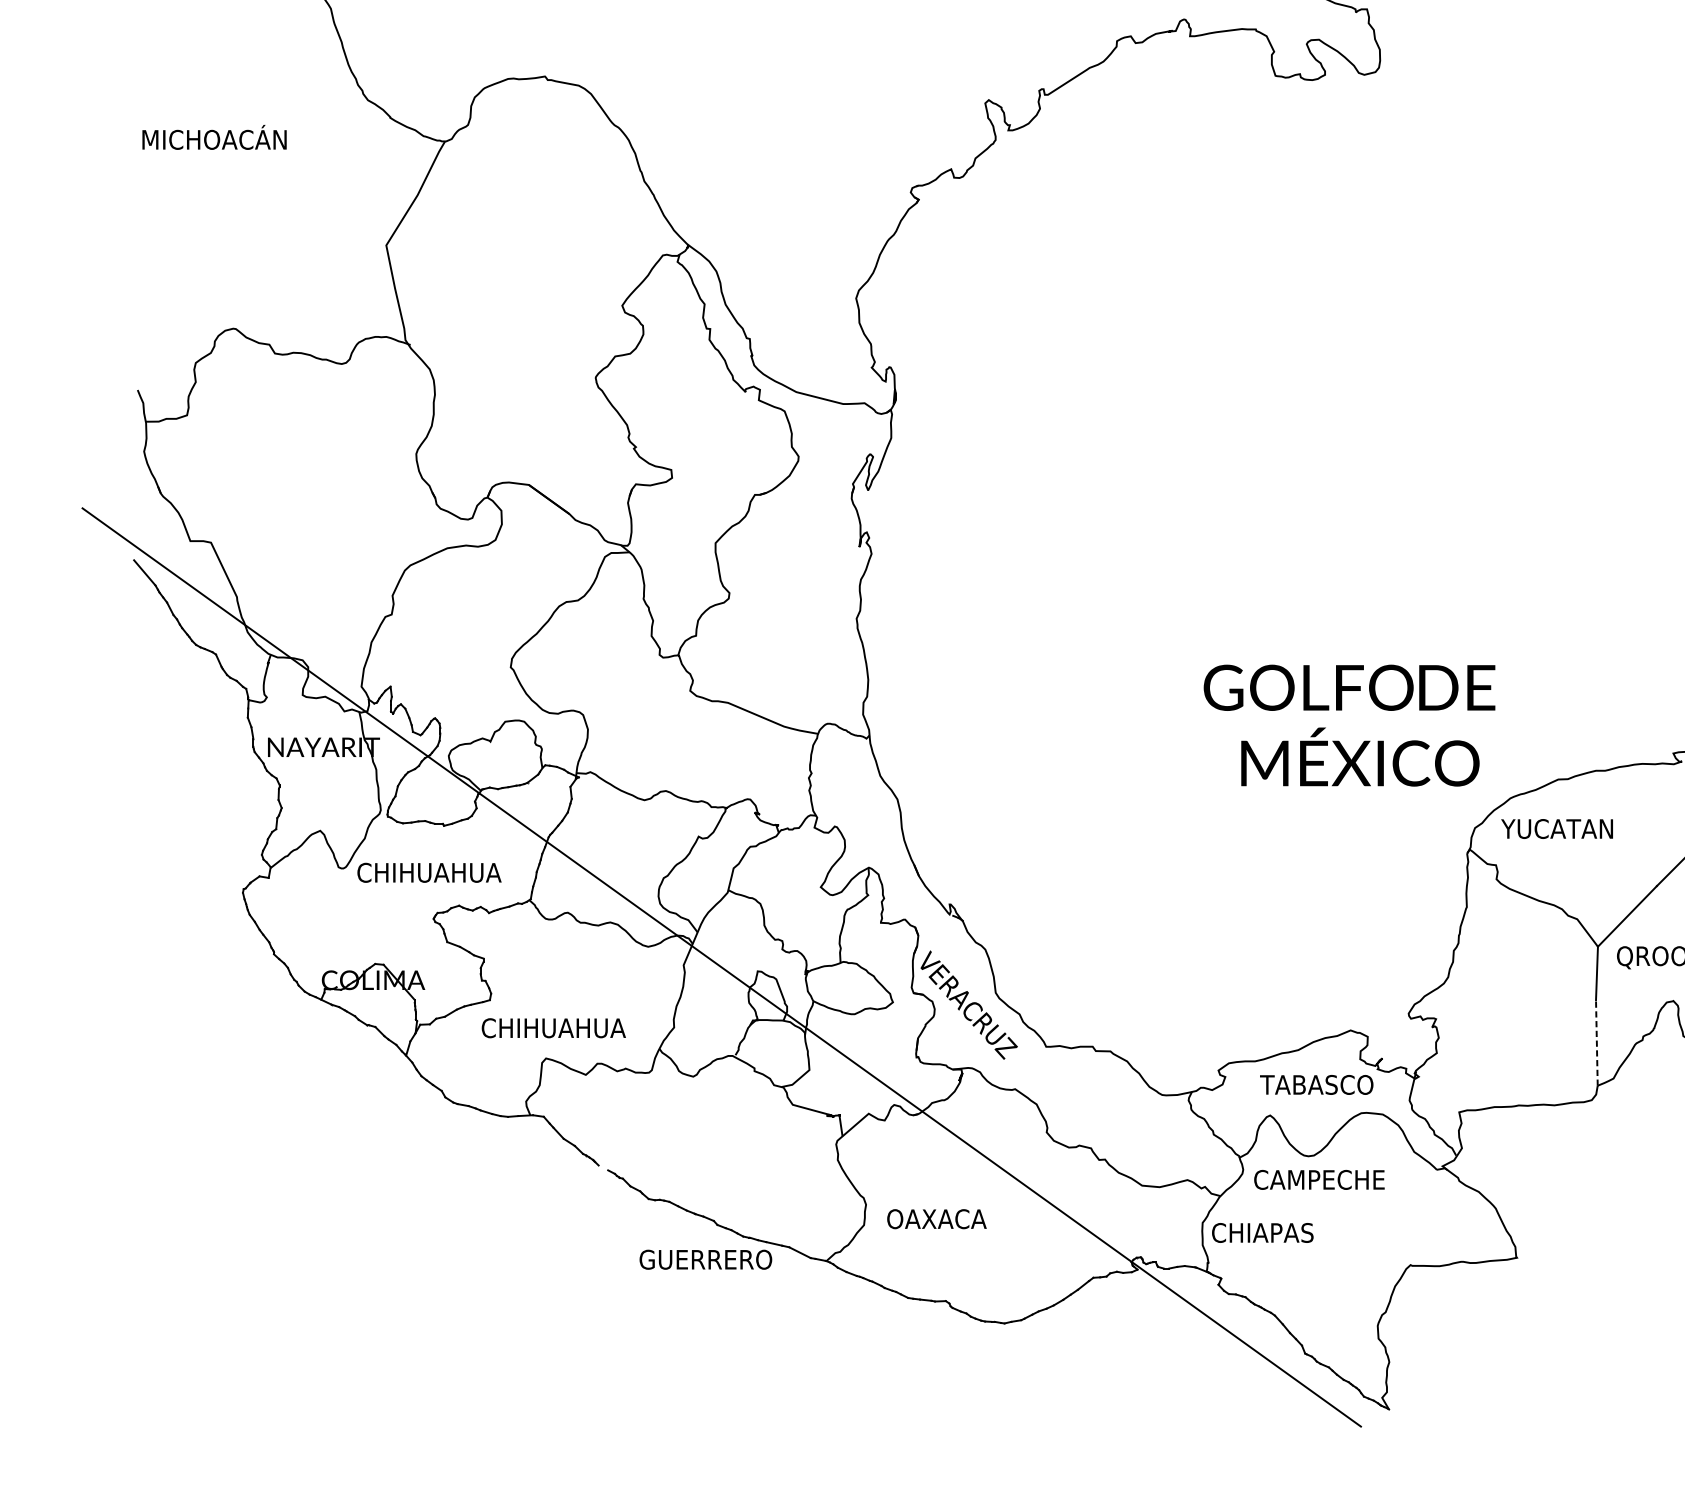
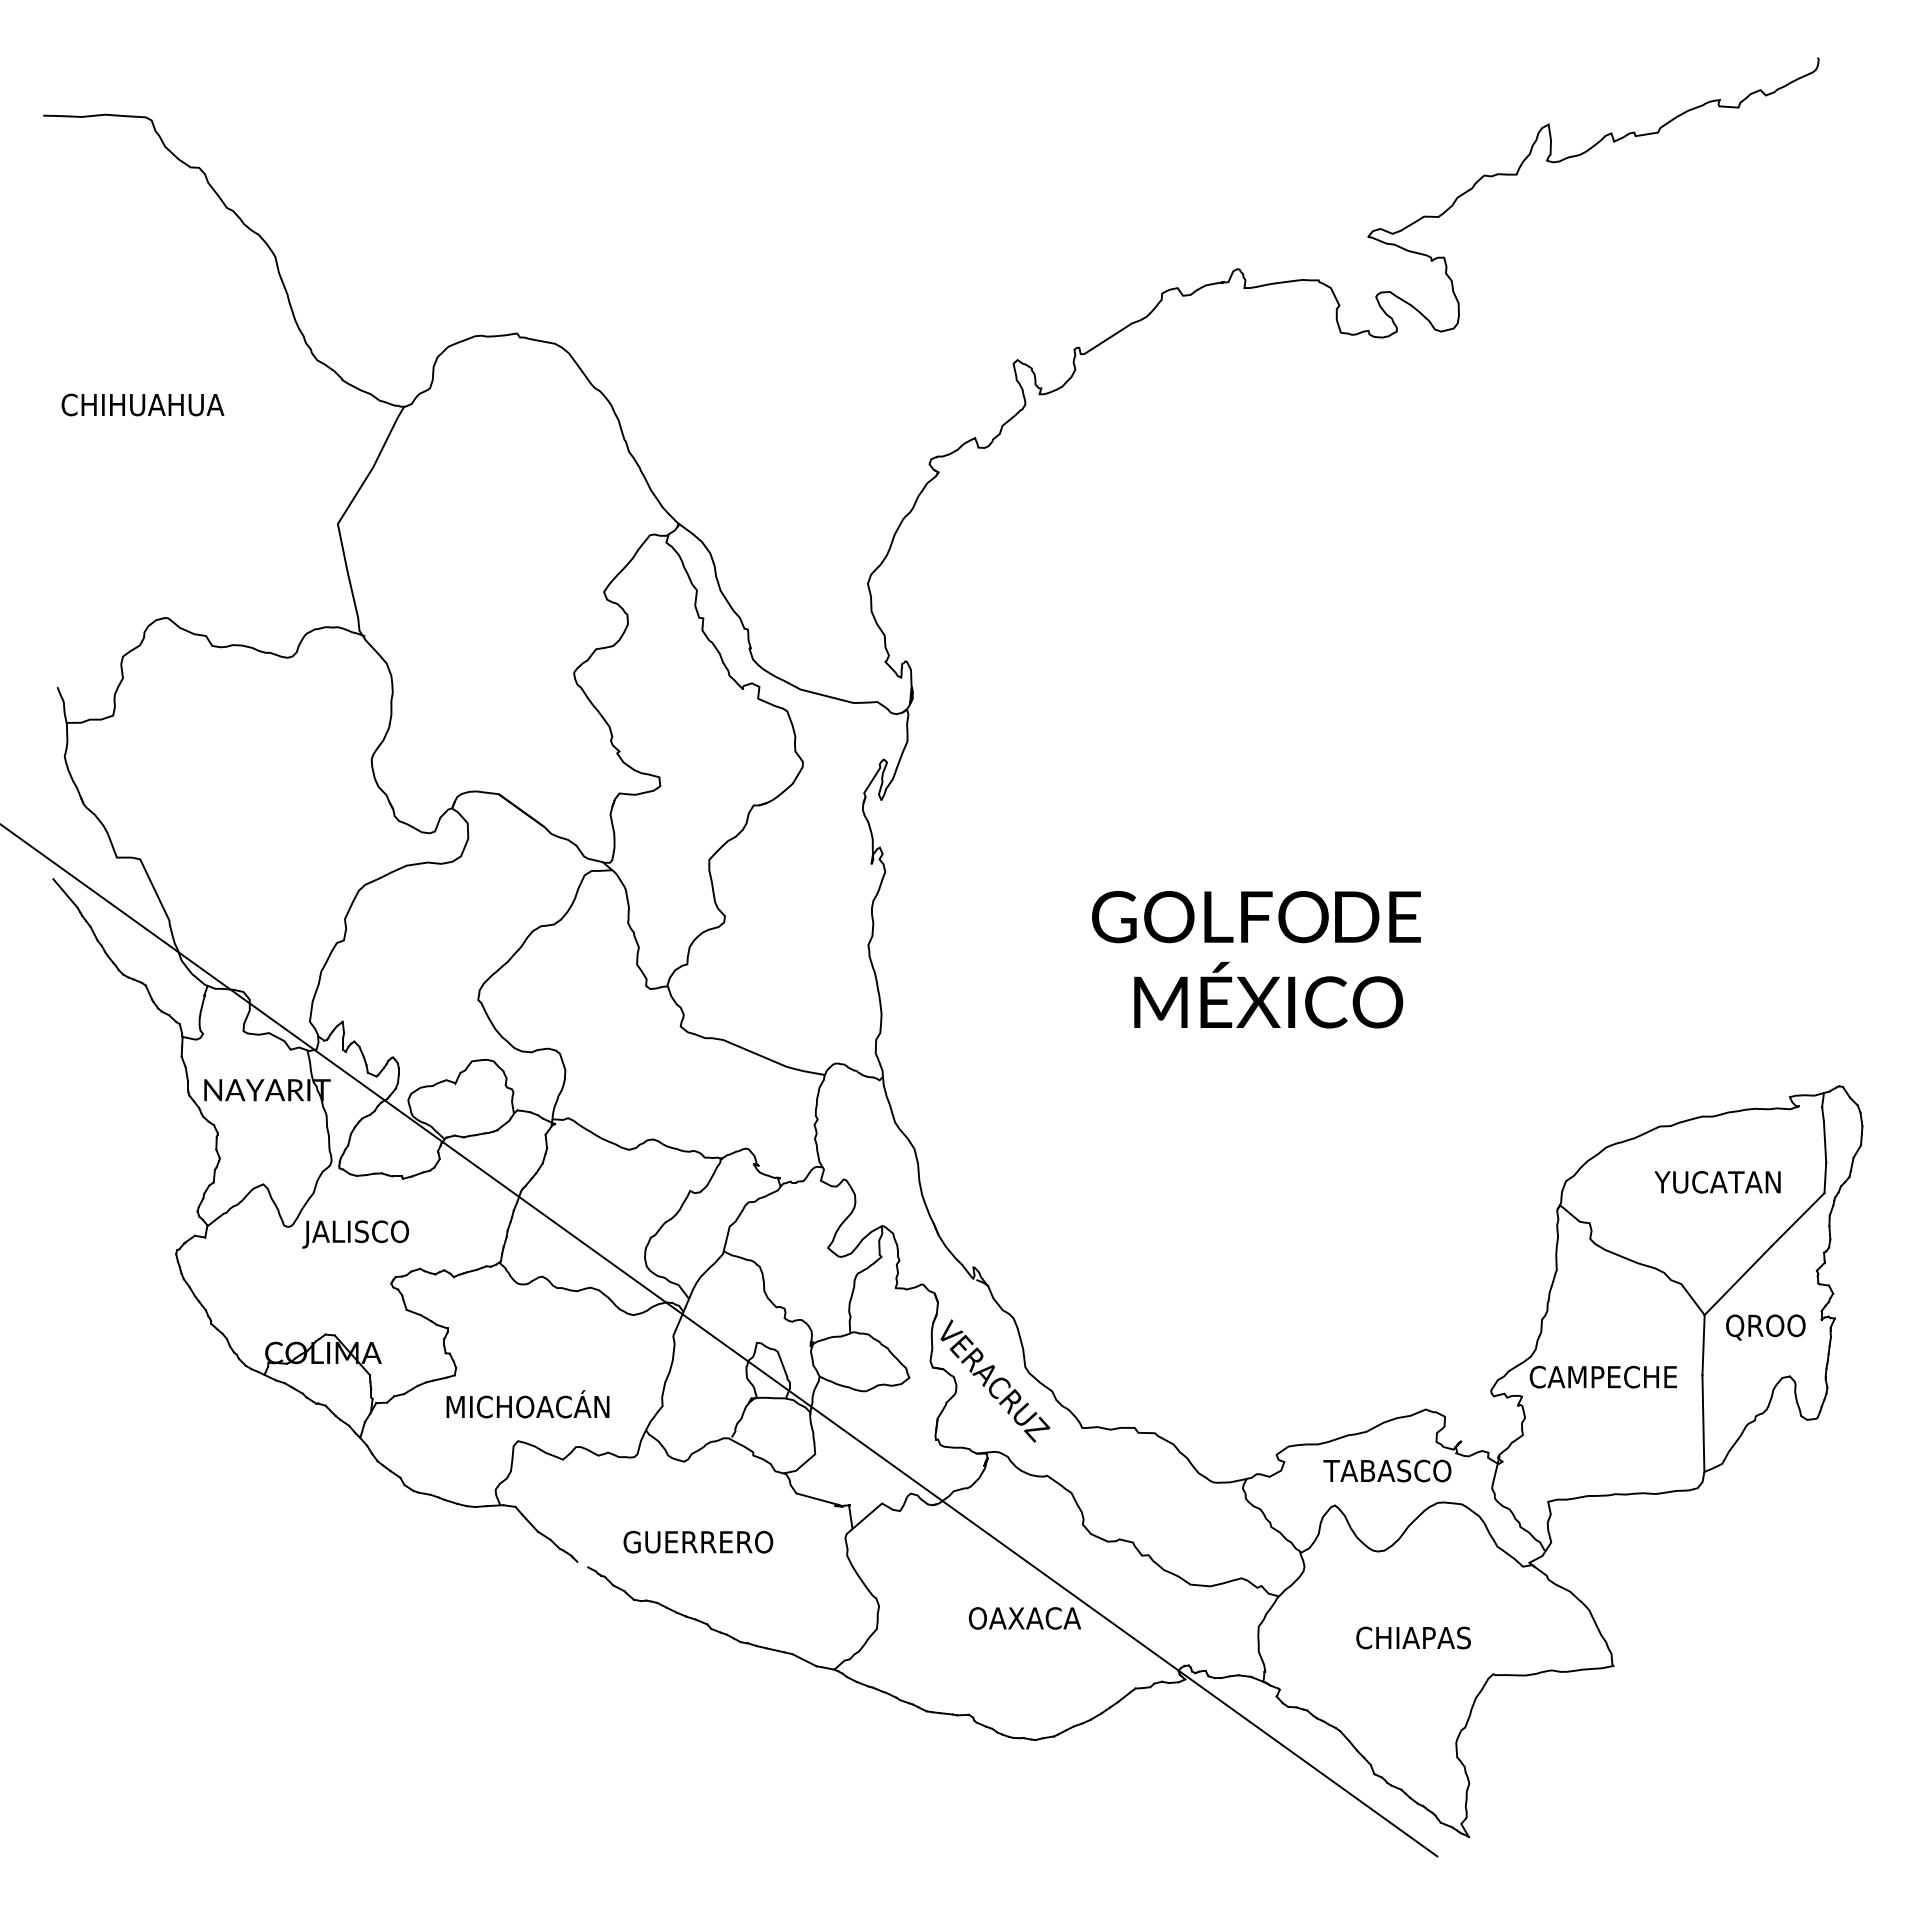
text: (213, 137) -> (143, 402), MICHOACÁN -> CHIHUAHUA
text: (1349, 725) -> (1256, 959), moved
text: (1557, 829) -> (1717, 1182), moved
text: (427, 875) -> (384, 1234), CHIHUAHUA -> JALISCO
text: (554, 1025) -> (527, 1404), CHIHUAHUA -> MICHOACÁN
line: (1596, 1042) -> (1703, 1423), dashed -> solid
text: (1319, 1179) -> (1603, 1376), moved
text: (936, 1219) -> (1024, 1618), moved
text: (1262, 1232) -> (1413, 1637), moved
text: (706, 1260) -> (698, 1542), moved

